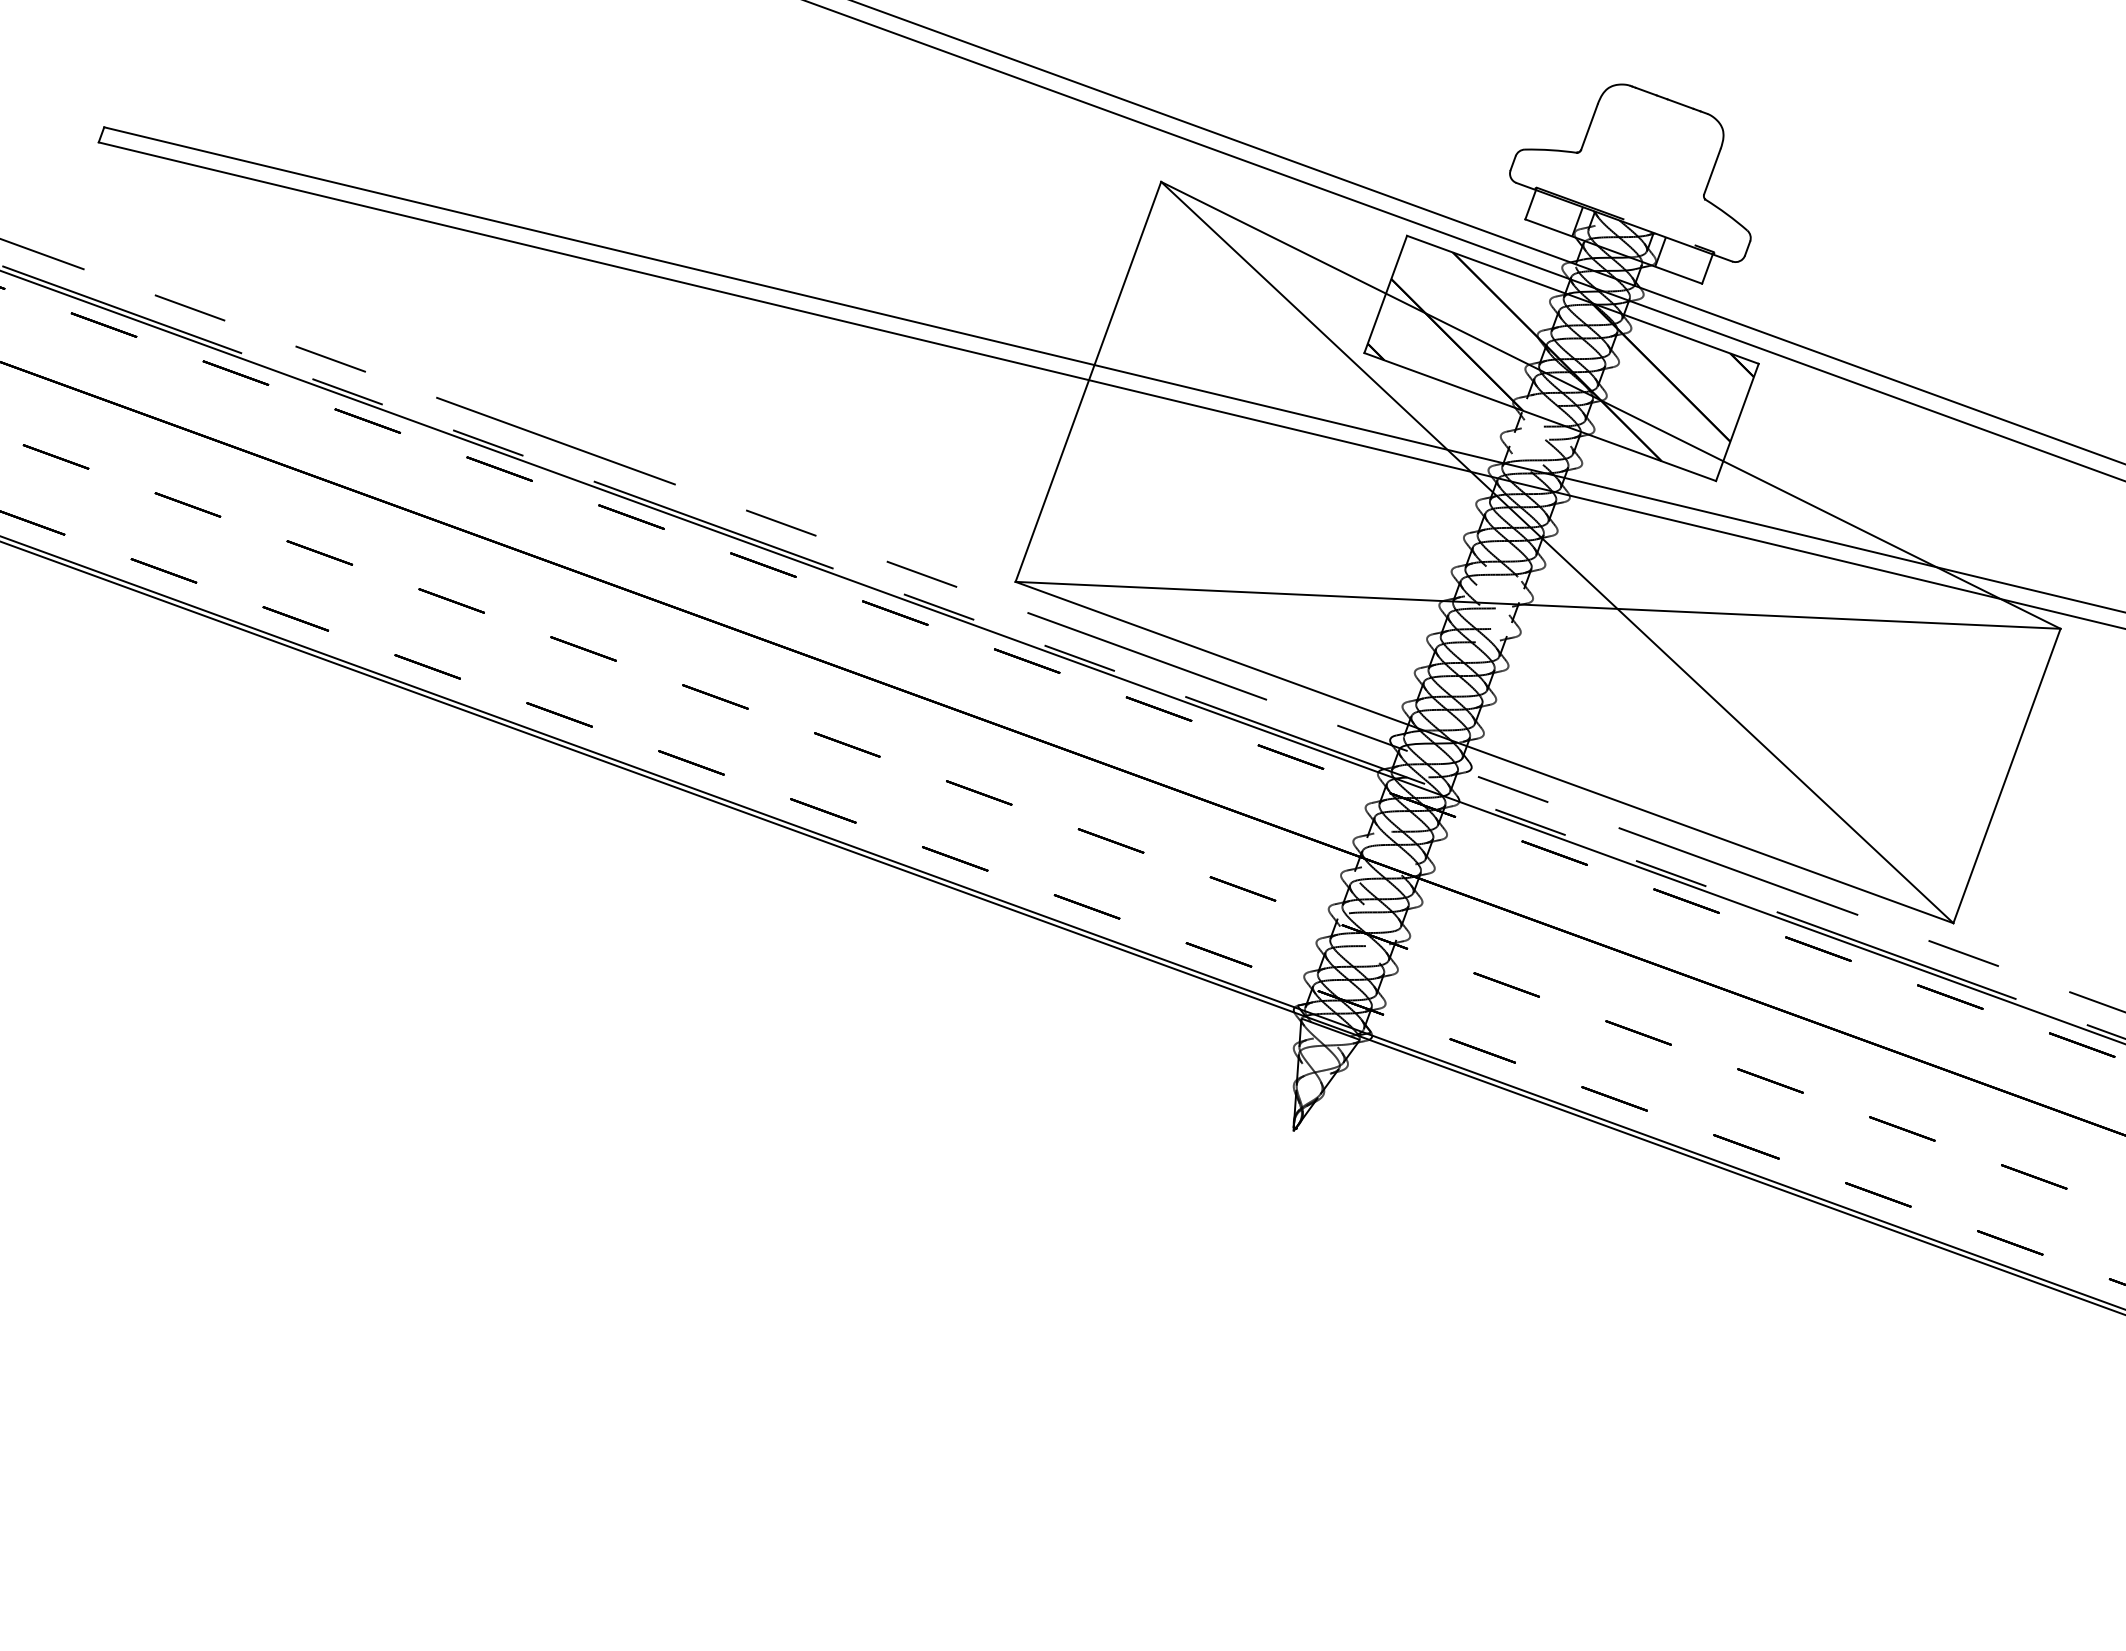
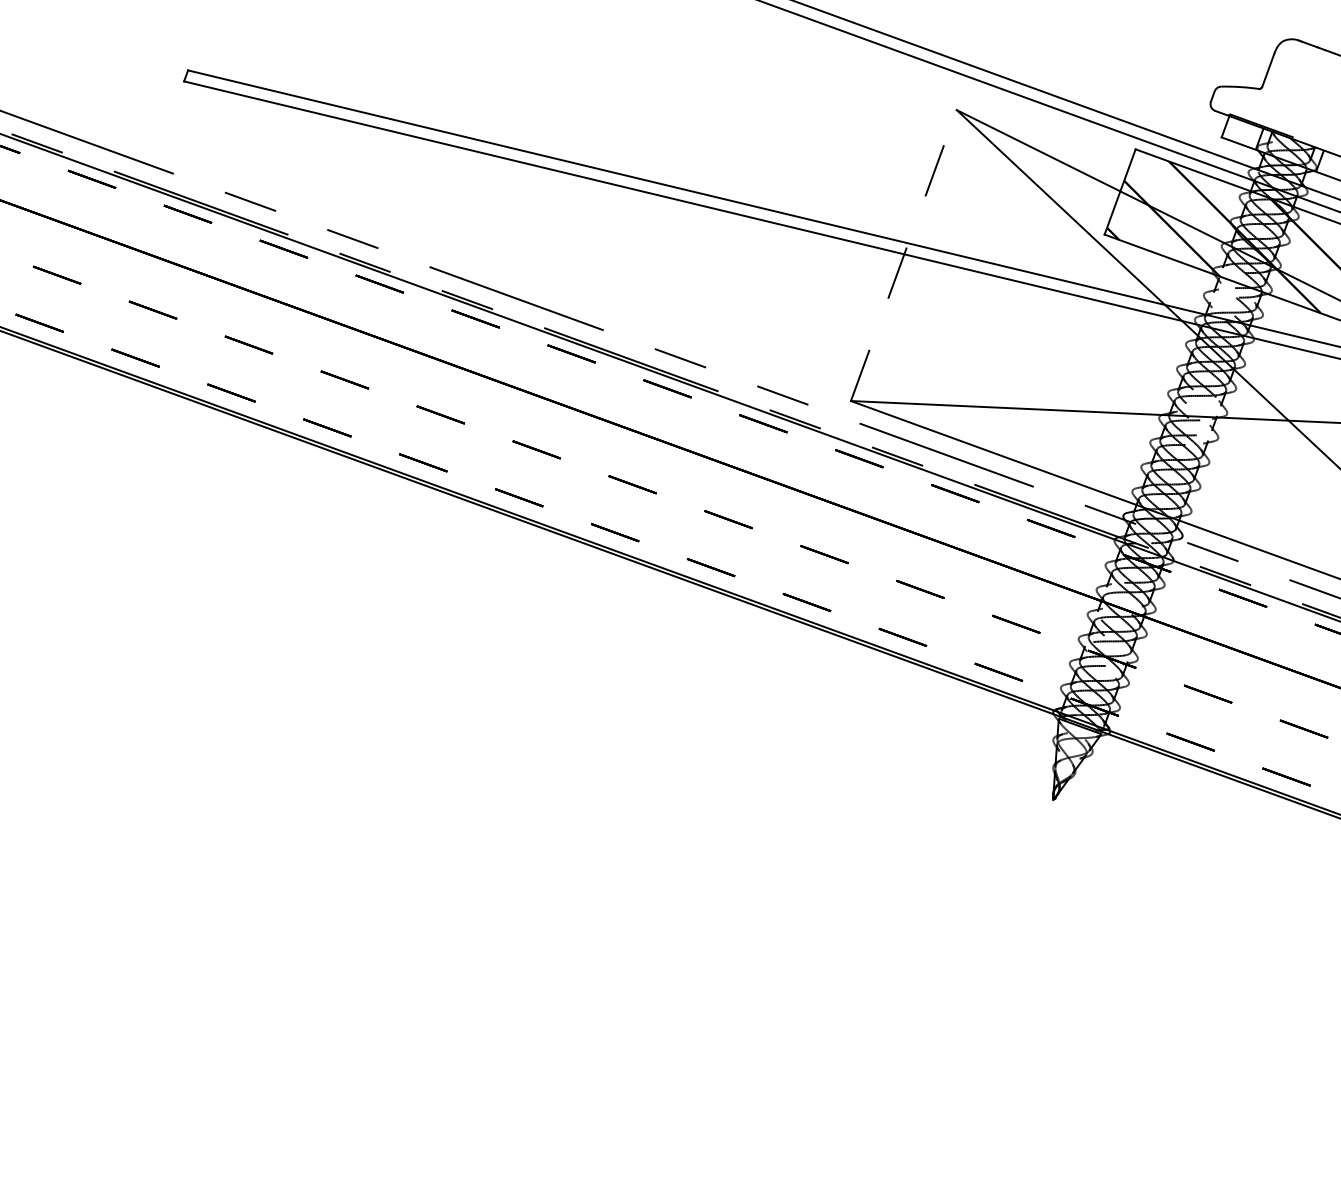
line: (1088, 381) -> (903, 255), solid -> dashed

